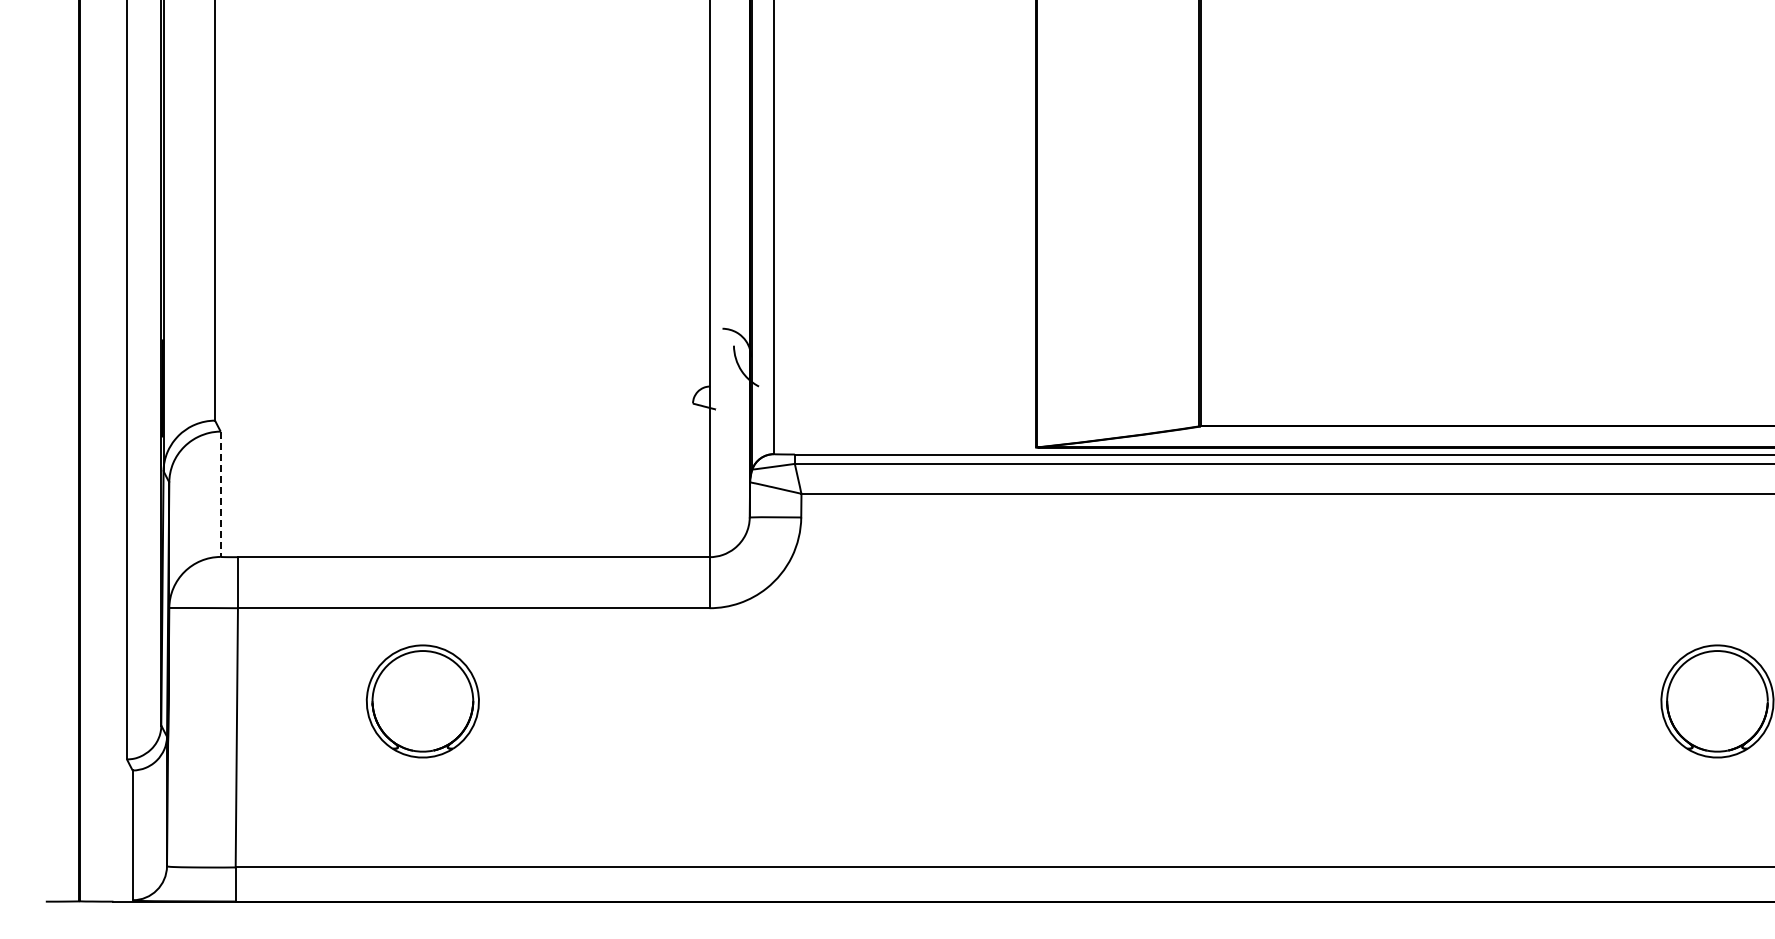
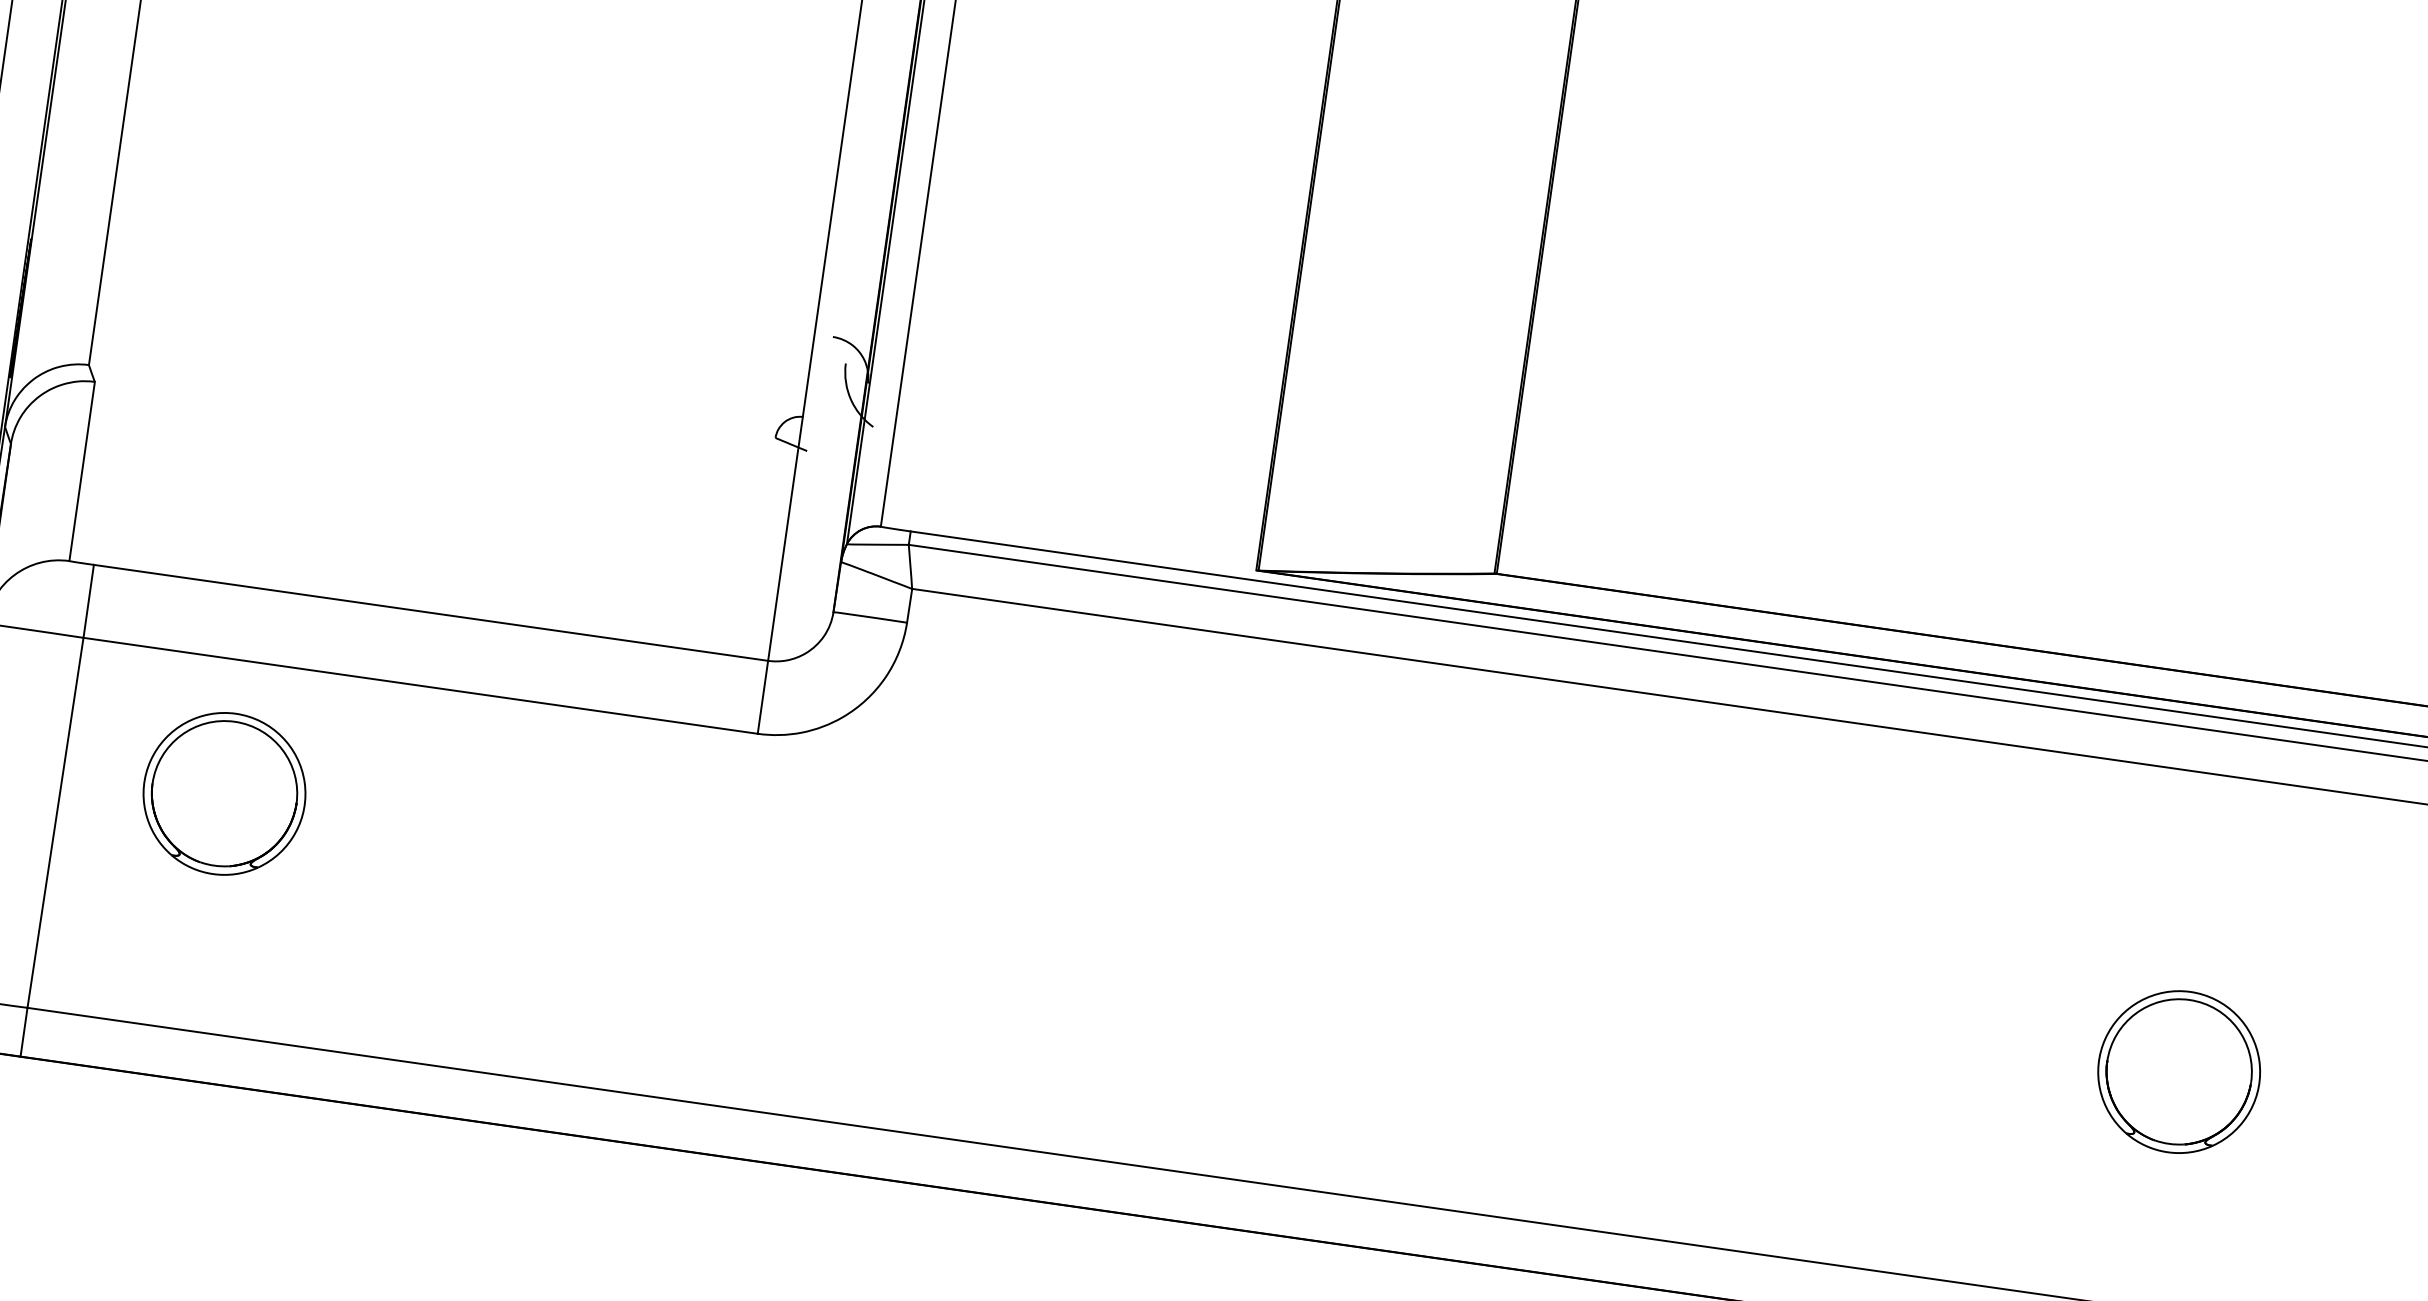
line: (220, 494) -> (81, 471), dashed -> solid
part: (422, 701) -> (223, 793), moved

